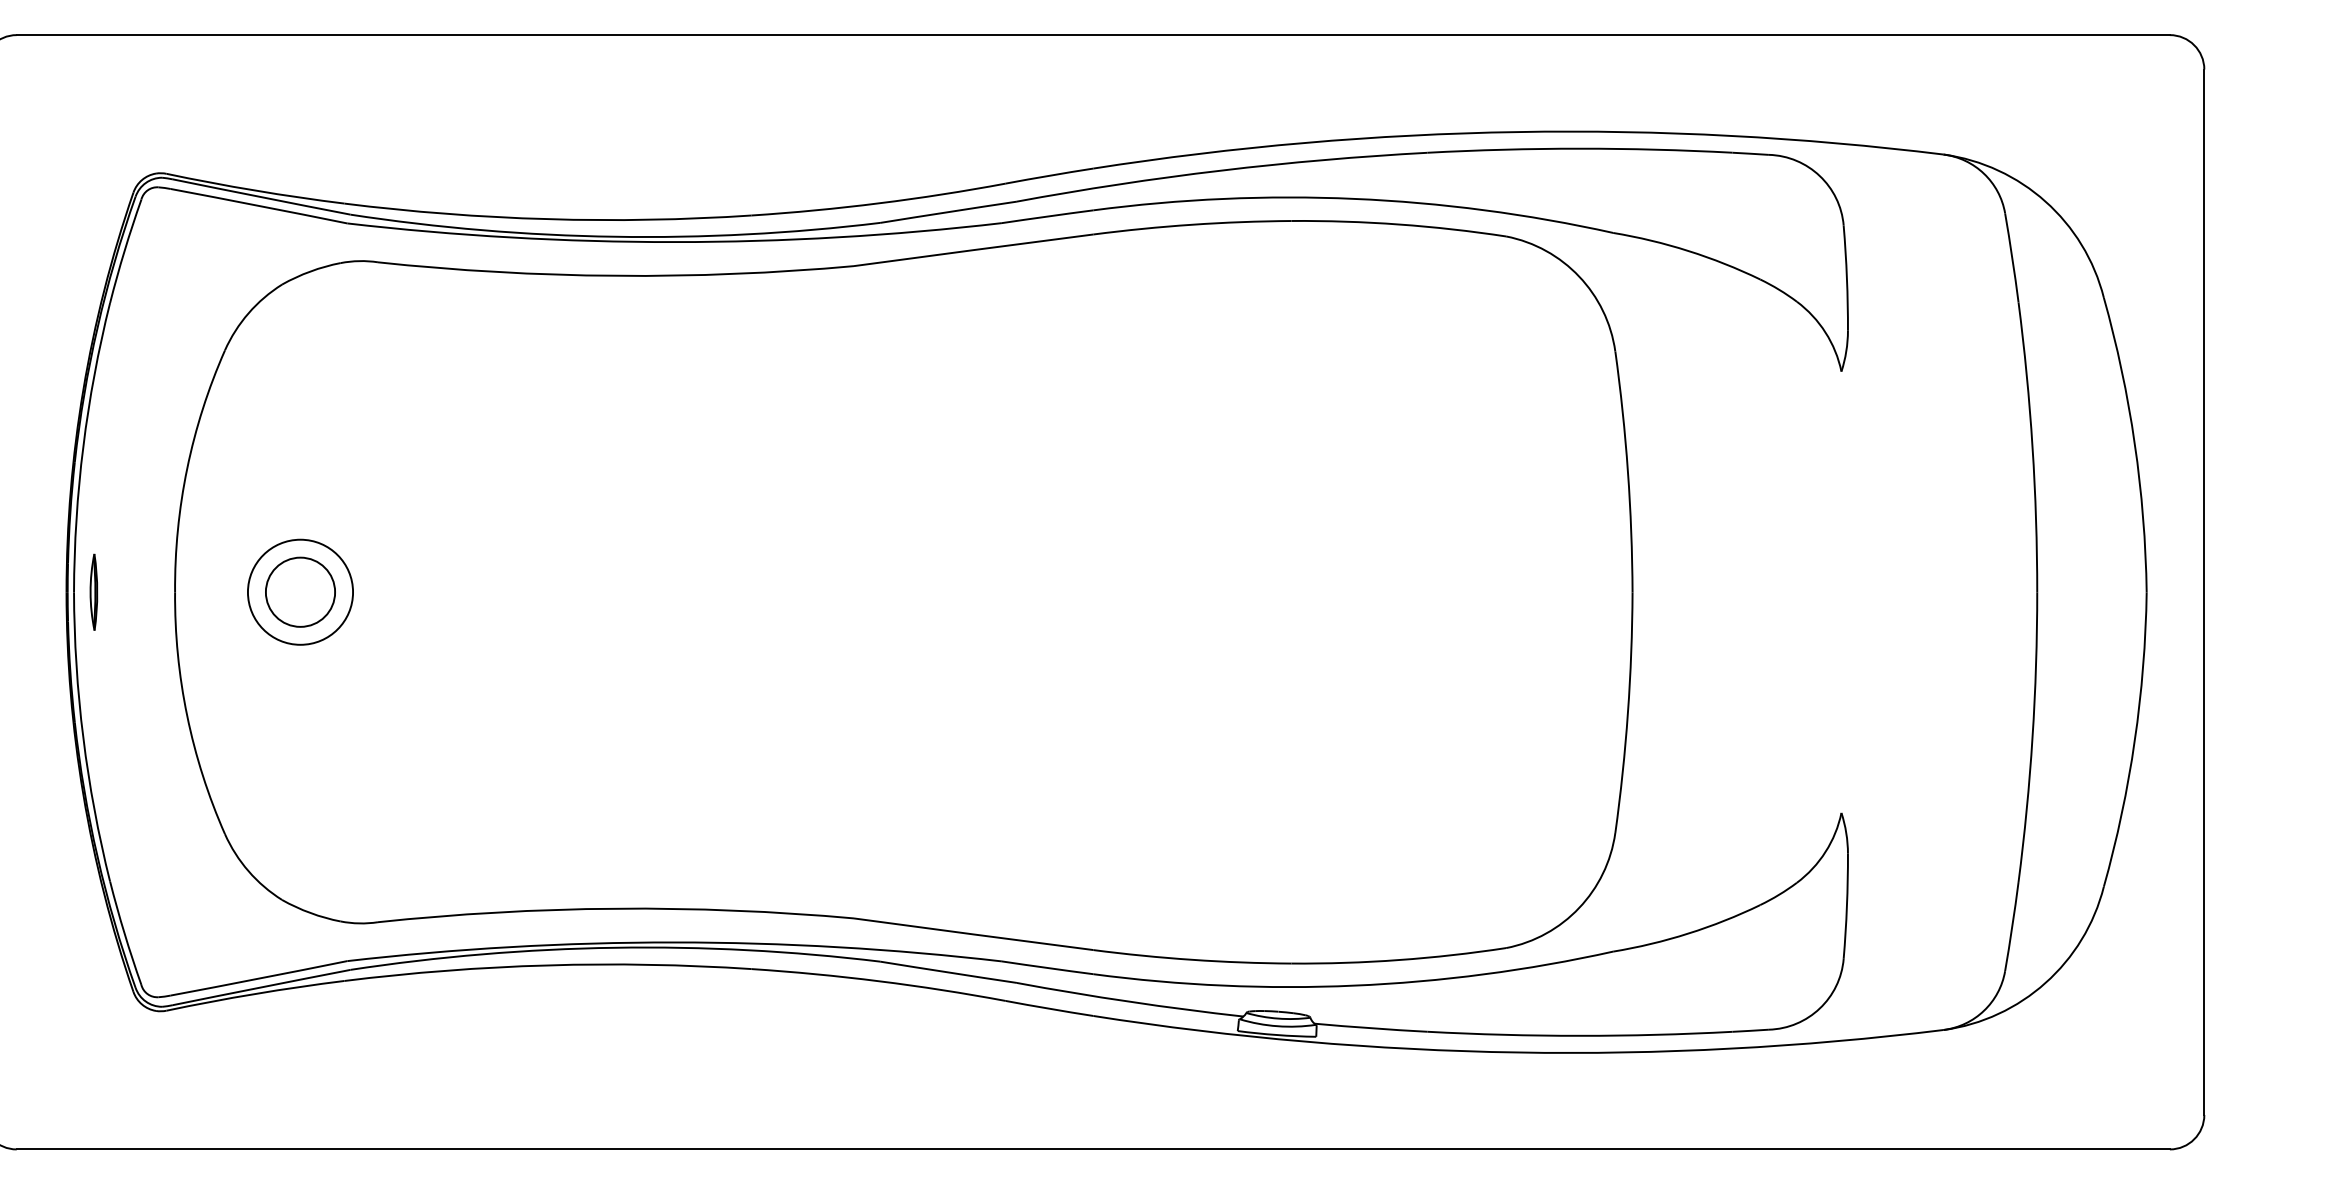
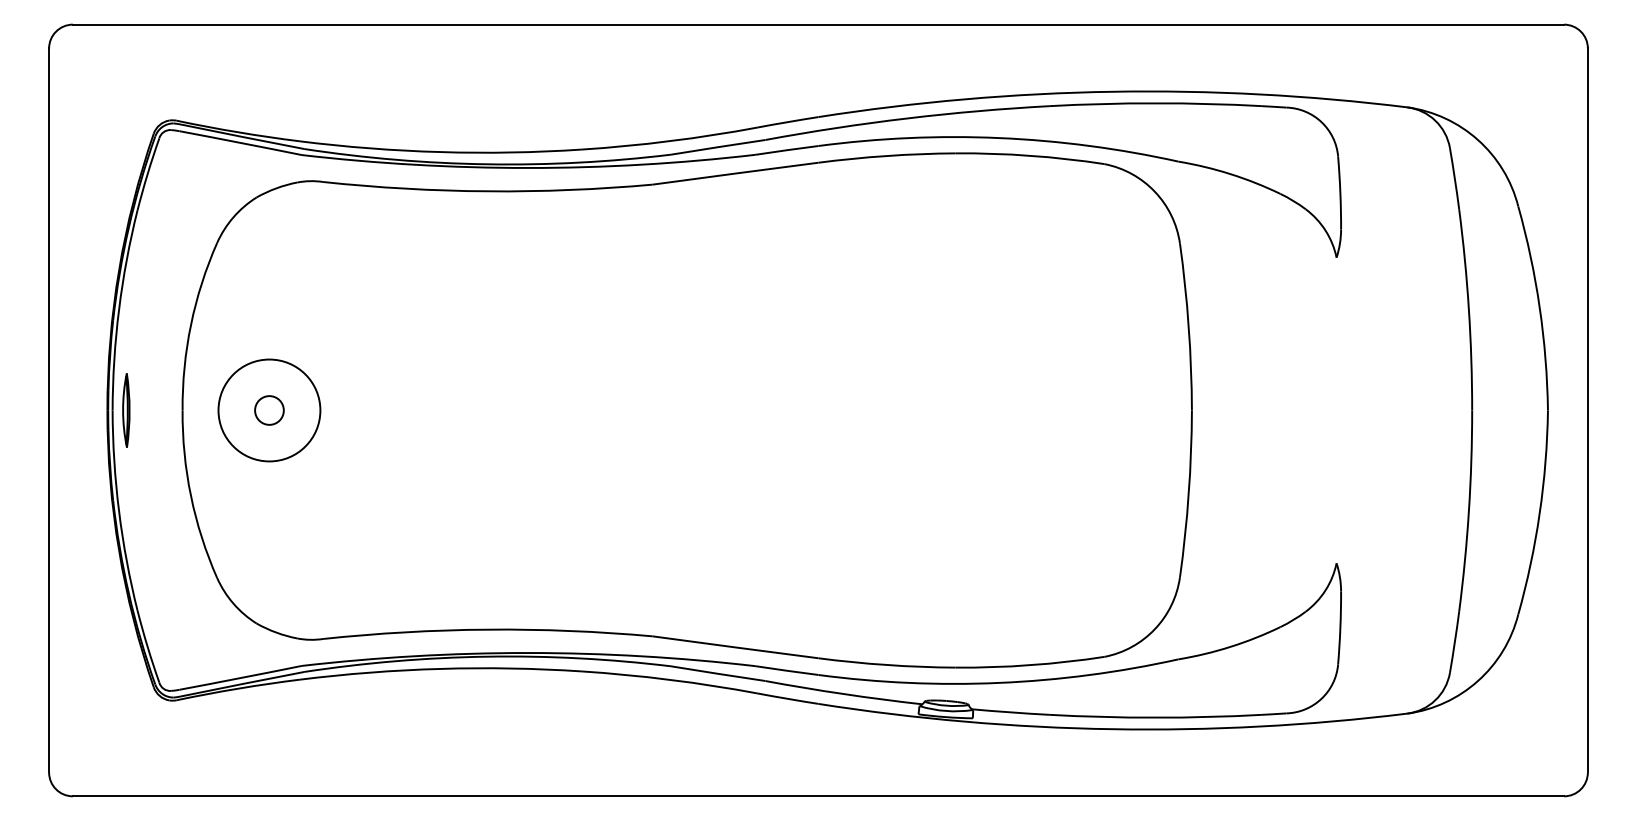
part: (94, 592) -> (126, 410), size x1.4
circle: (300, 592) -> (269, 410), size x0.6
circle: (300, 592) -> (269, 410), size x1.4

